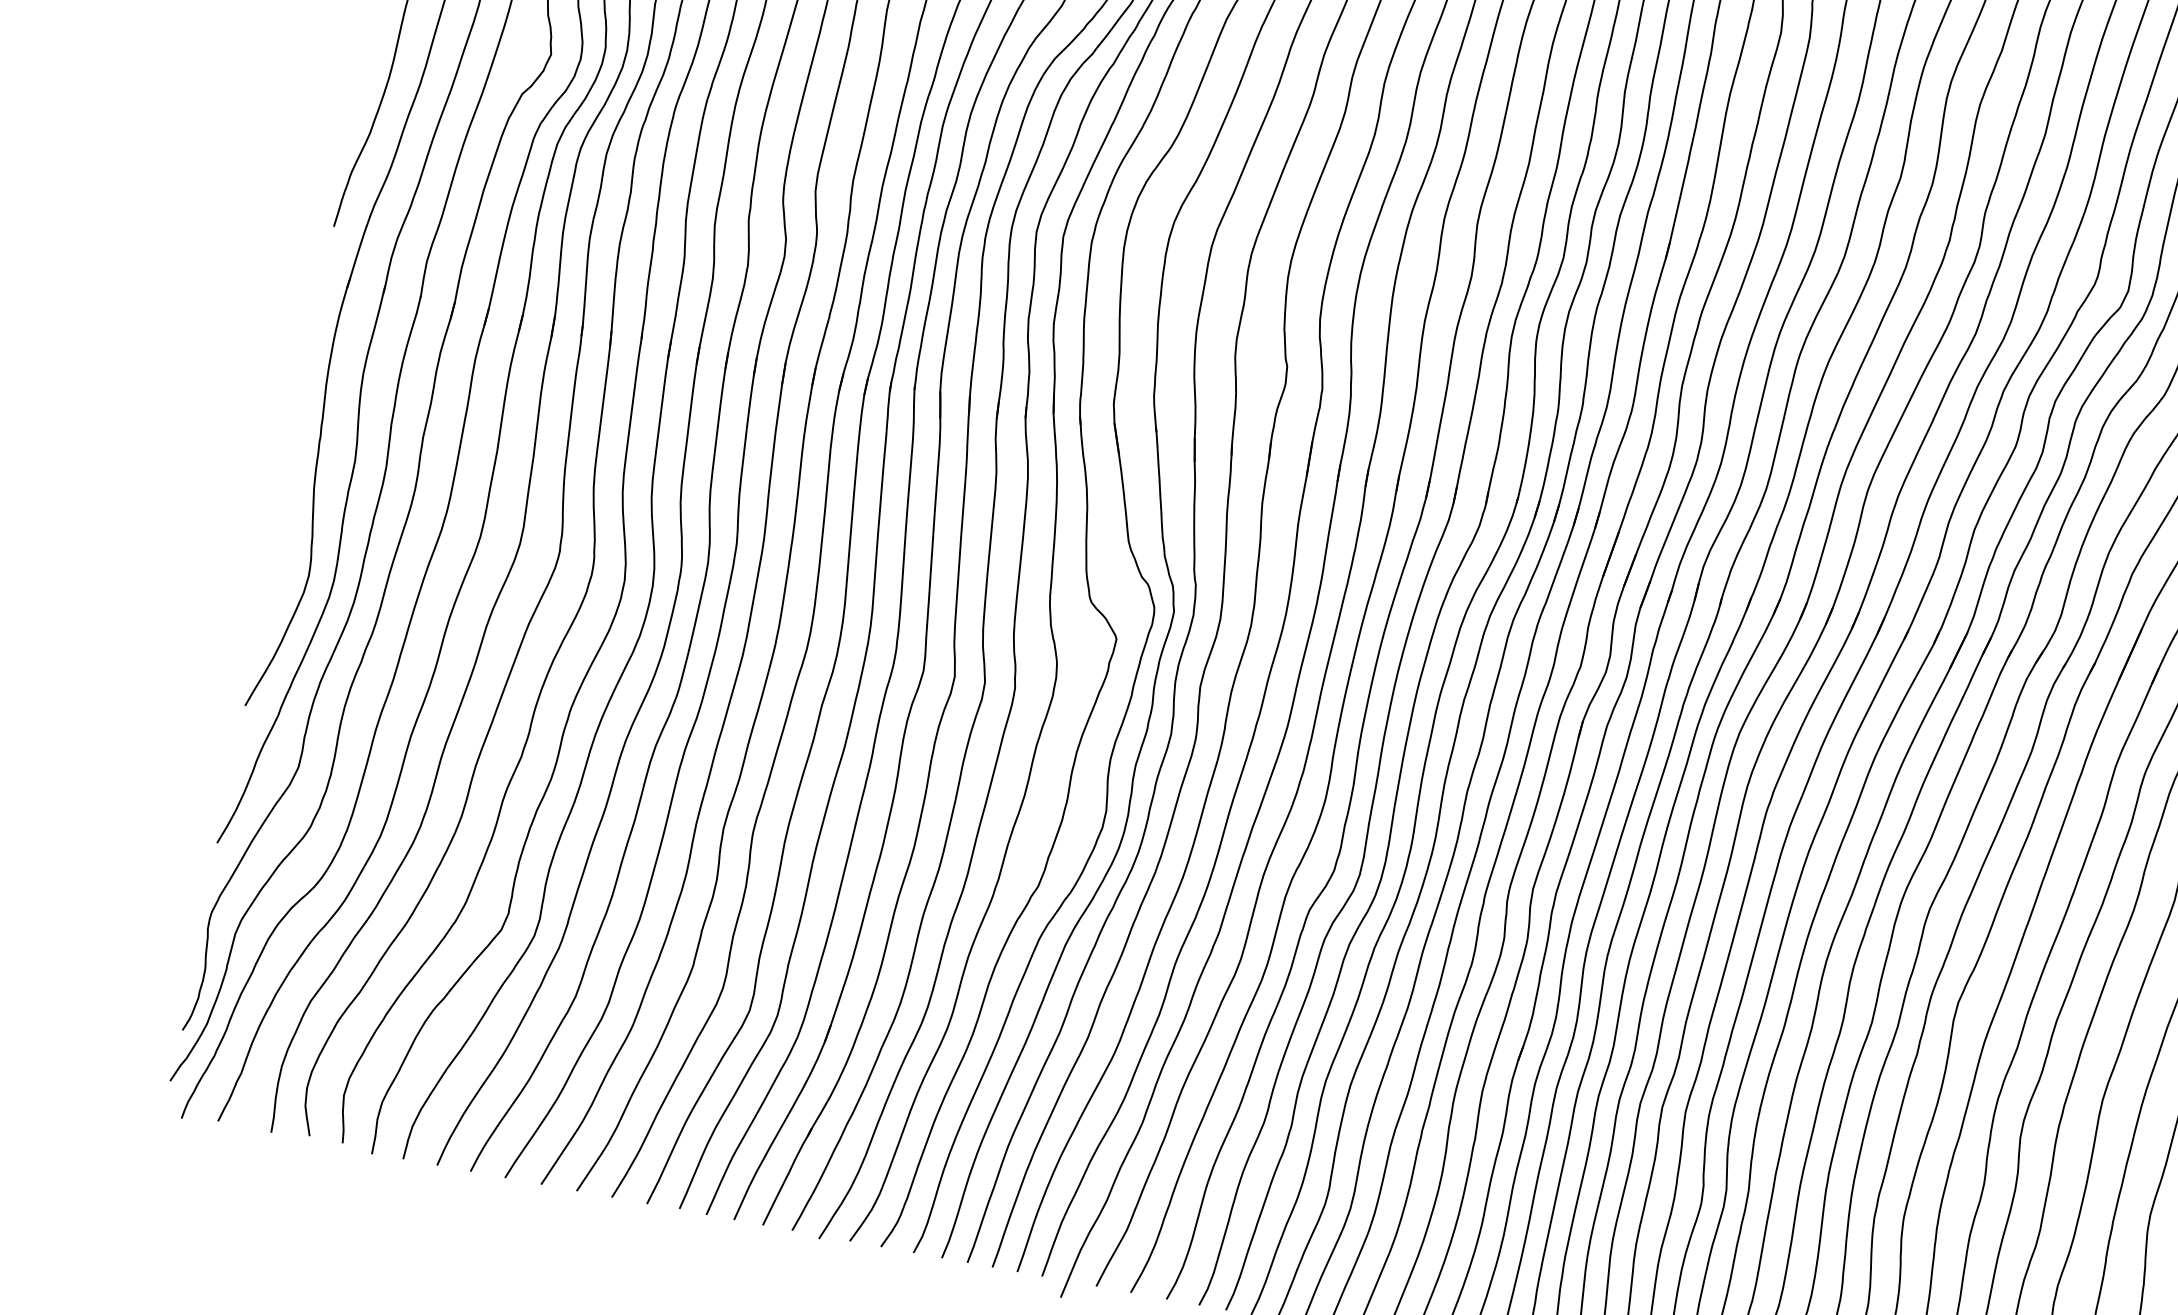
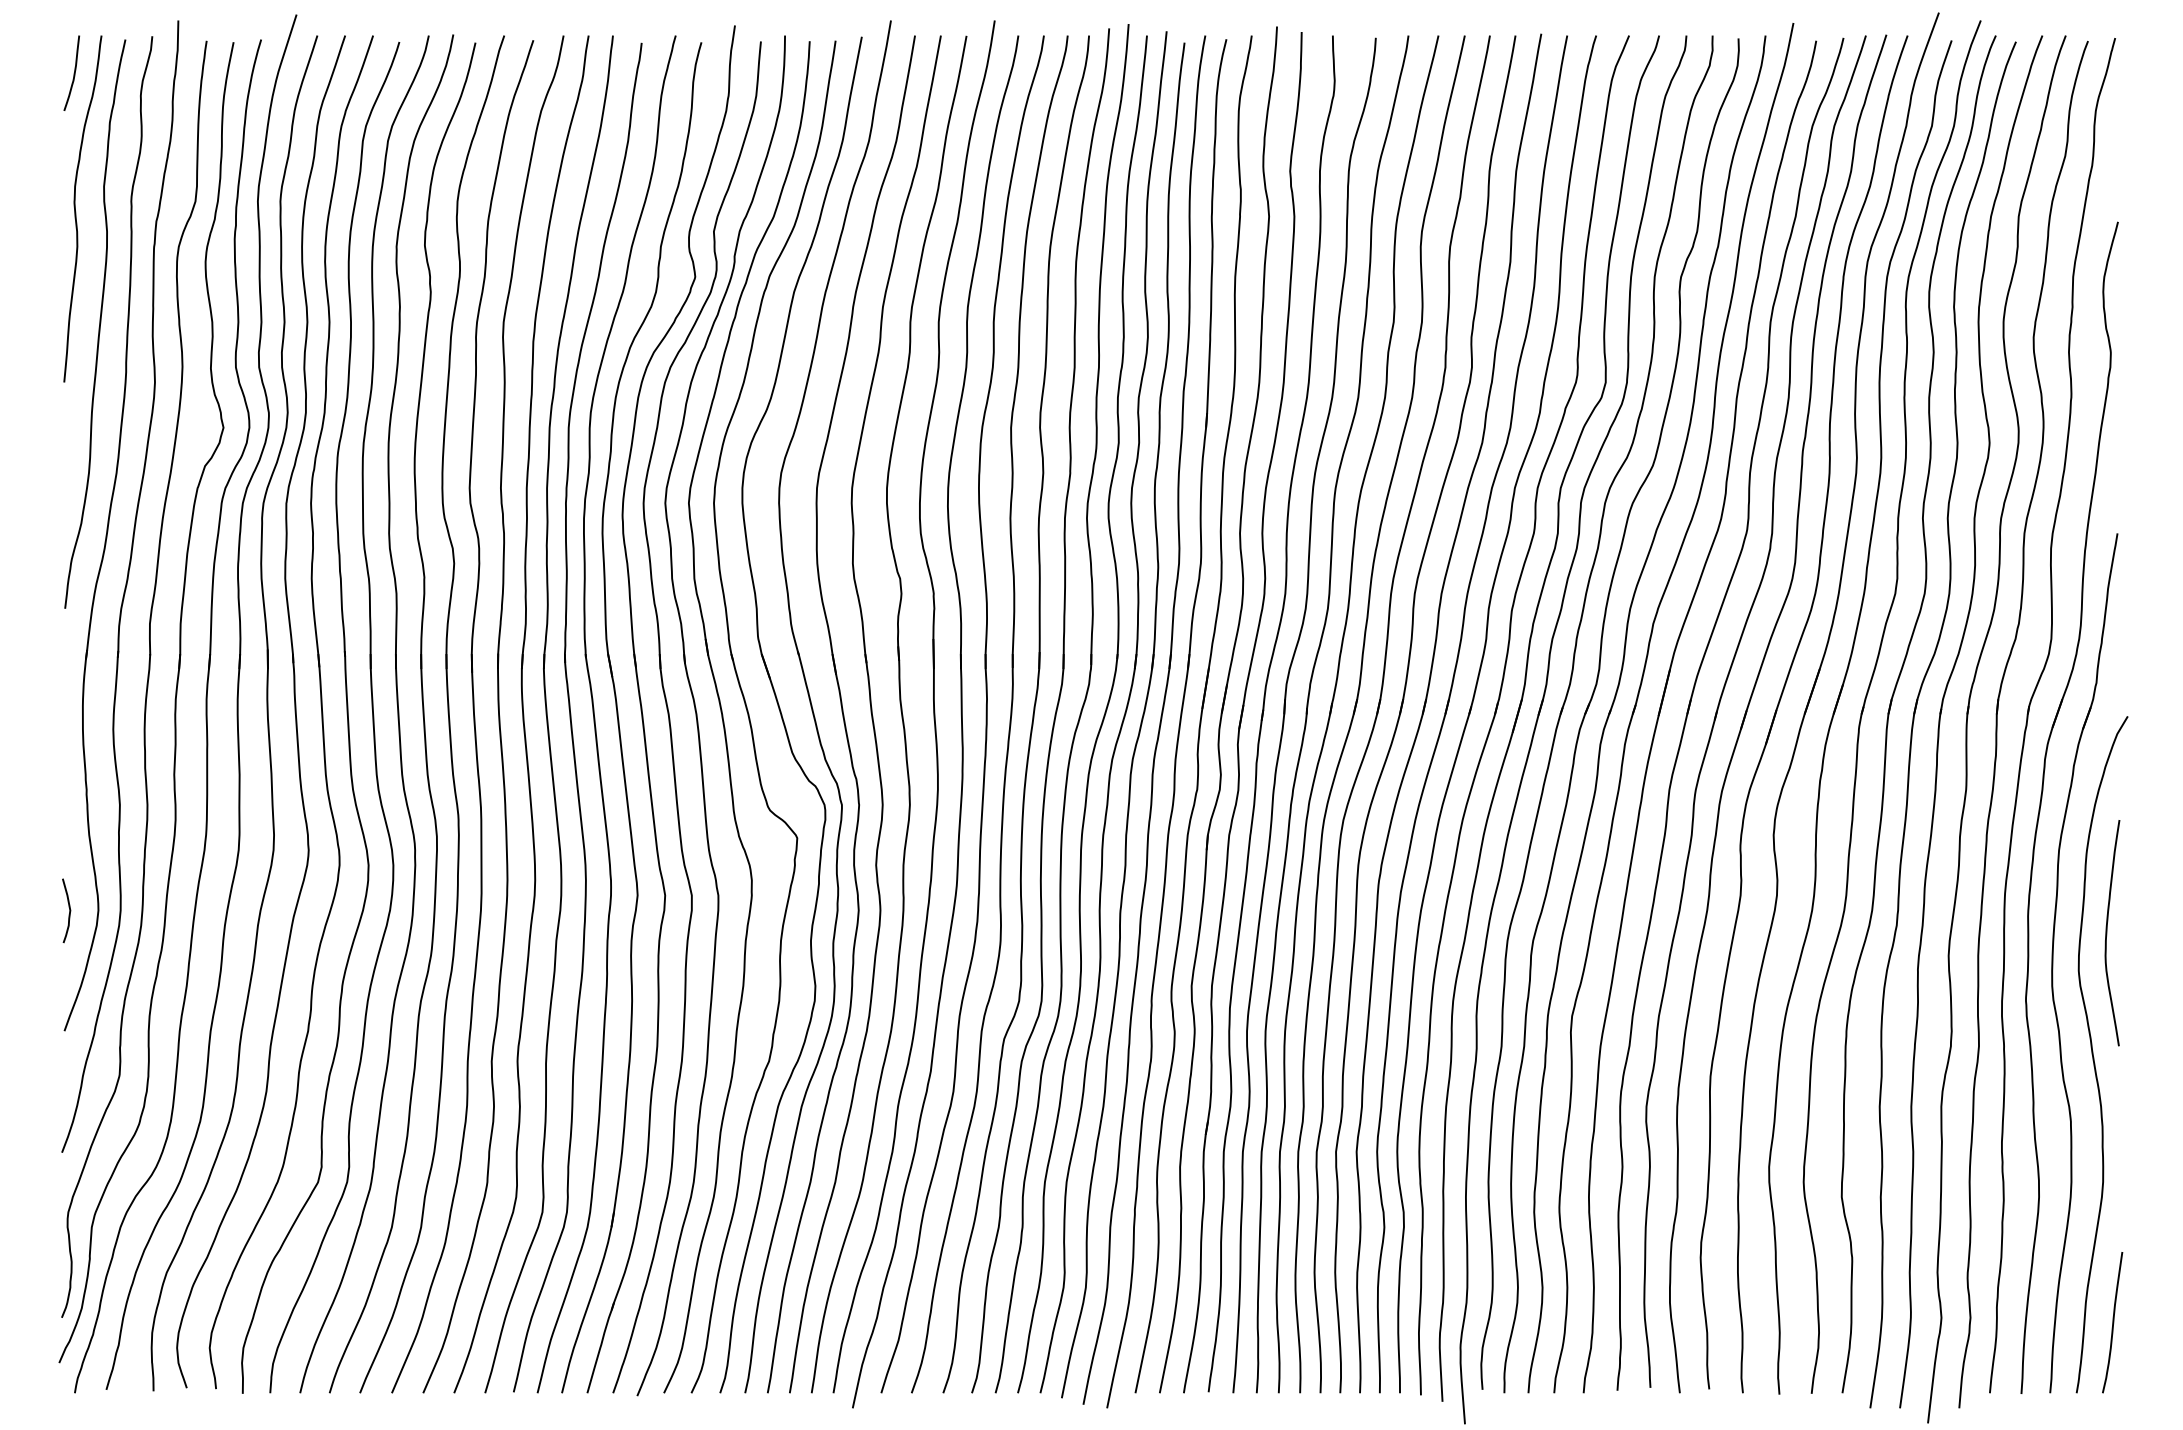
curve: (275, 569) -> (69, 910), added

